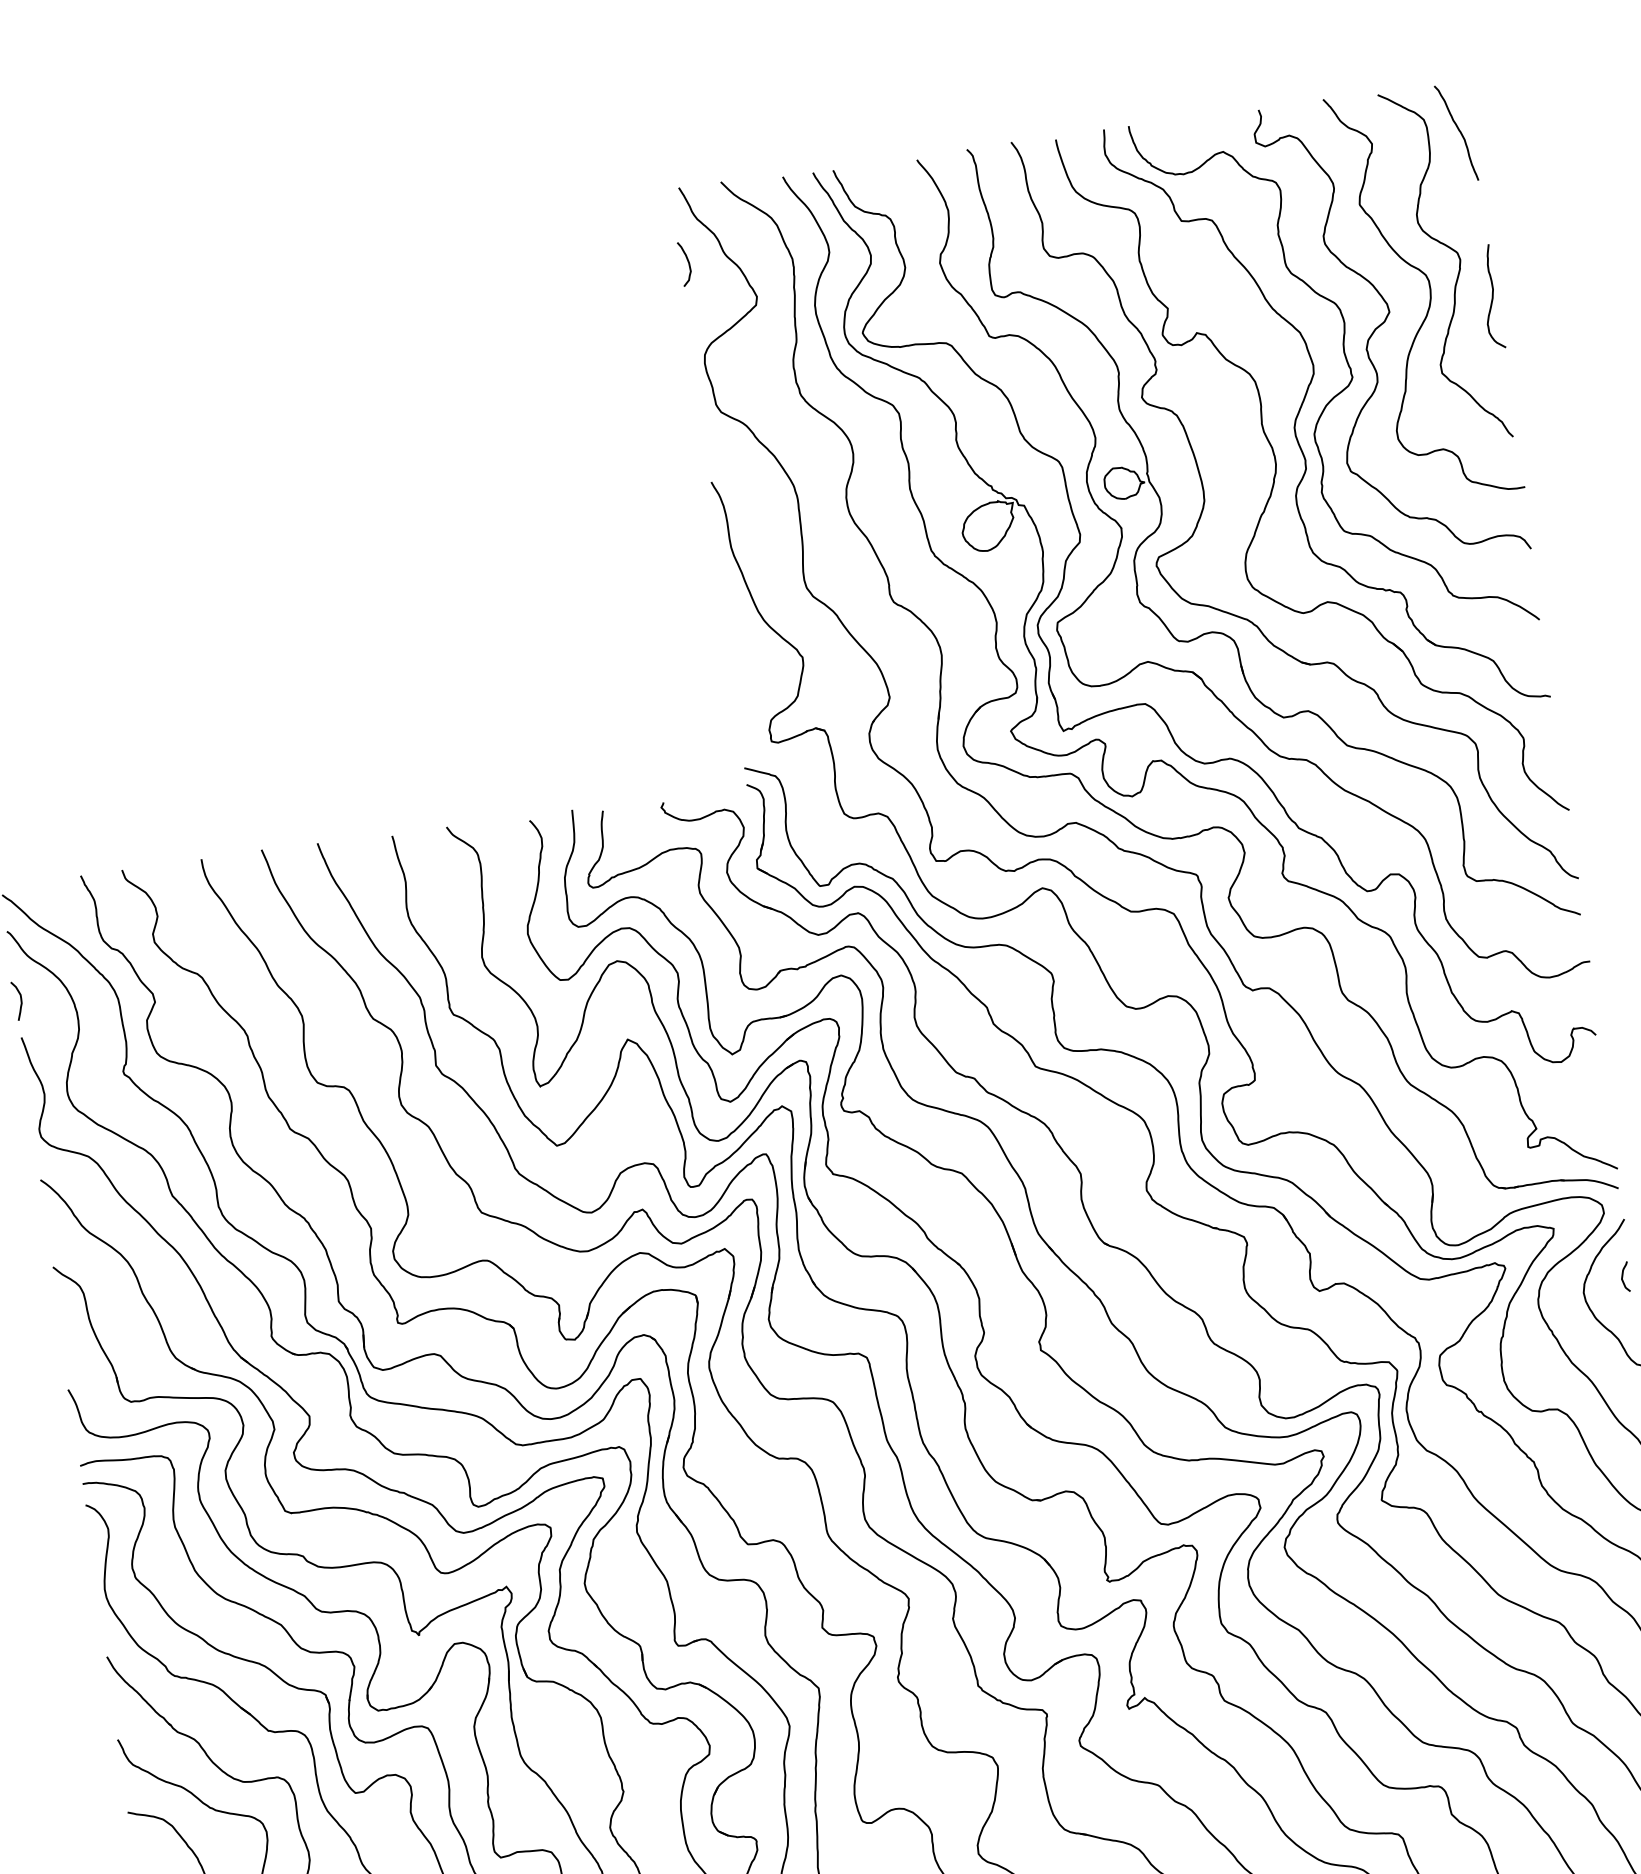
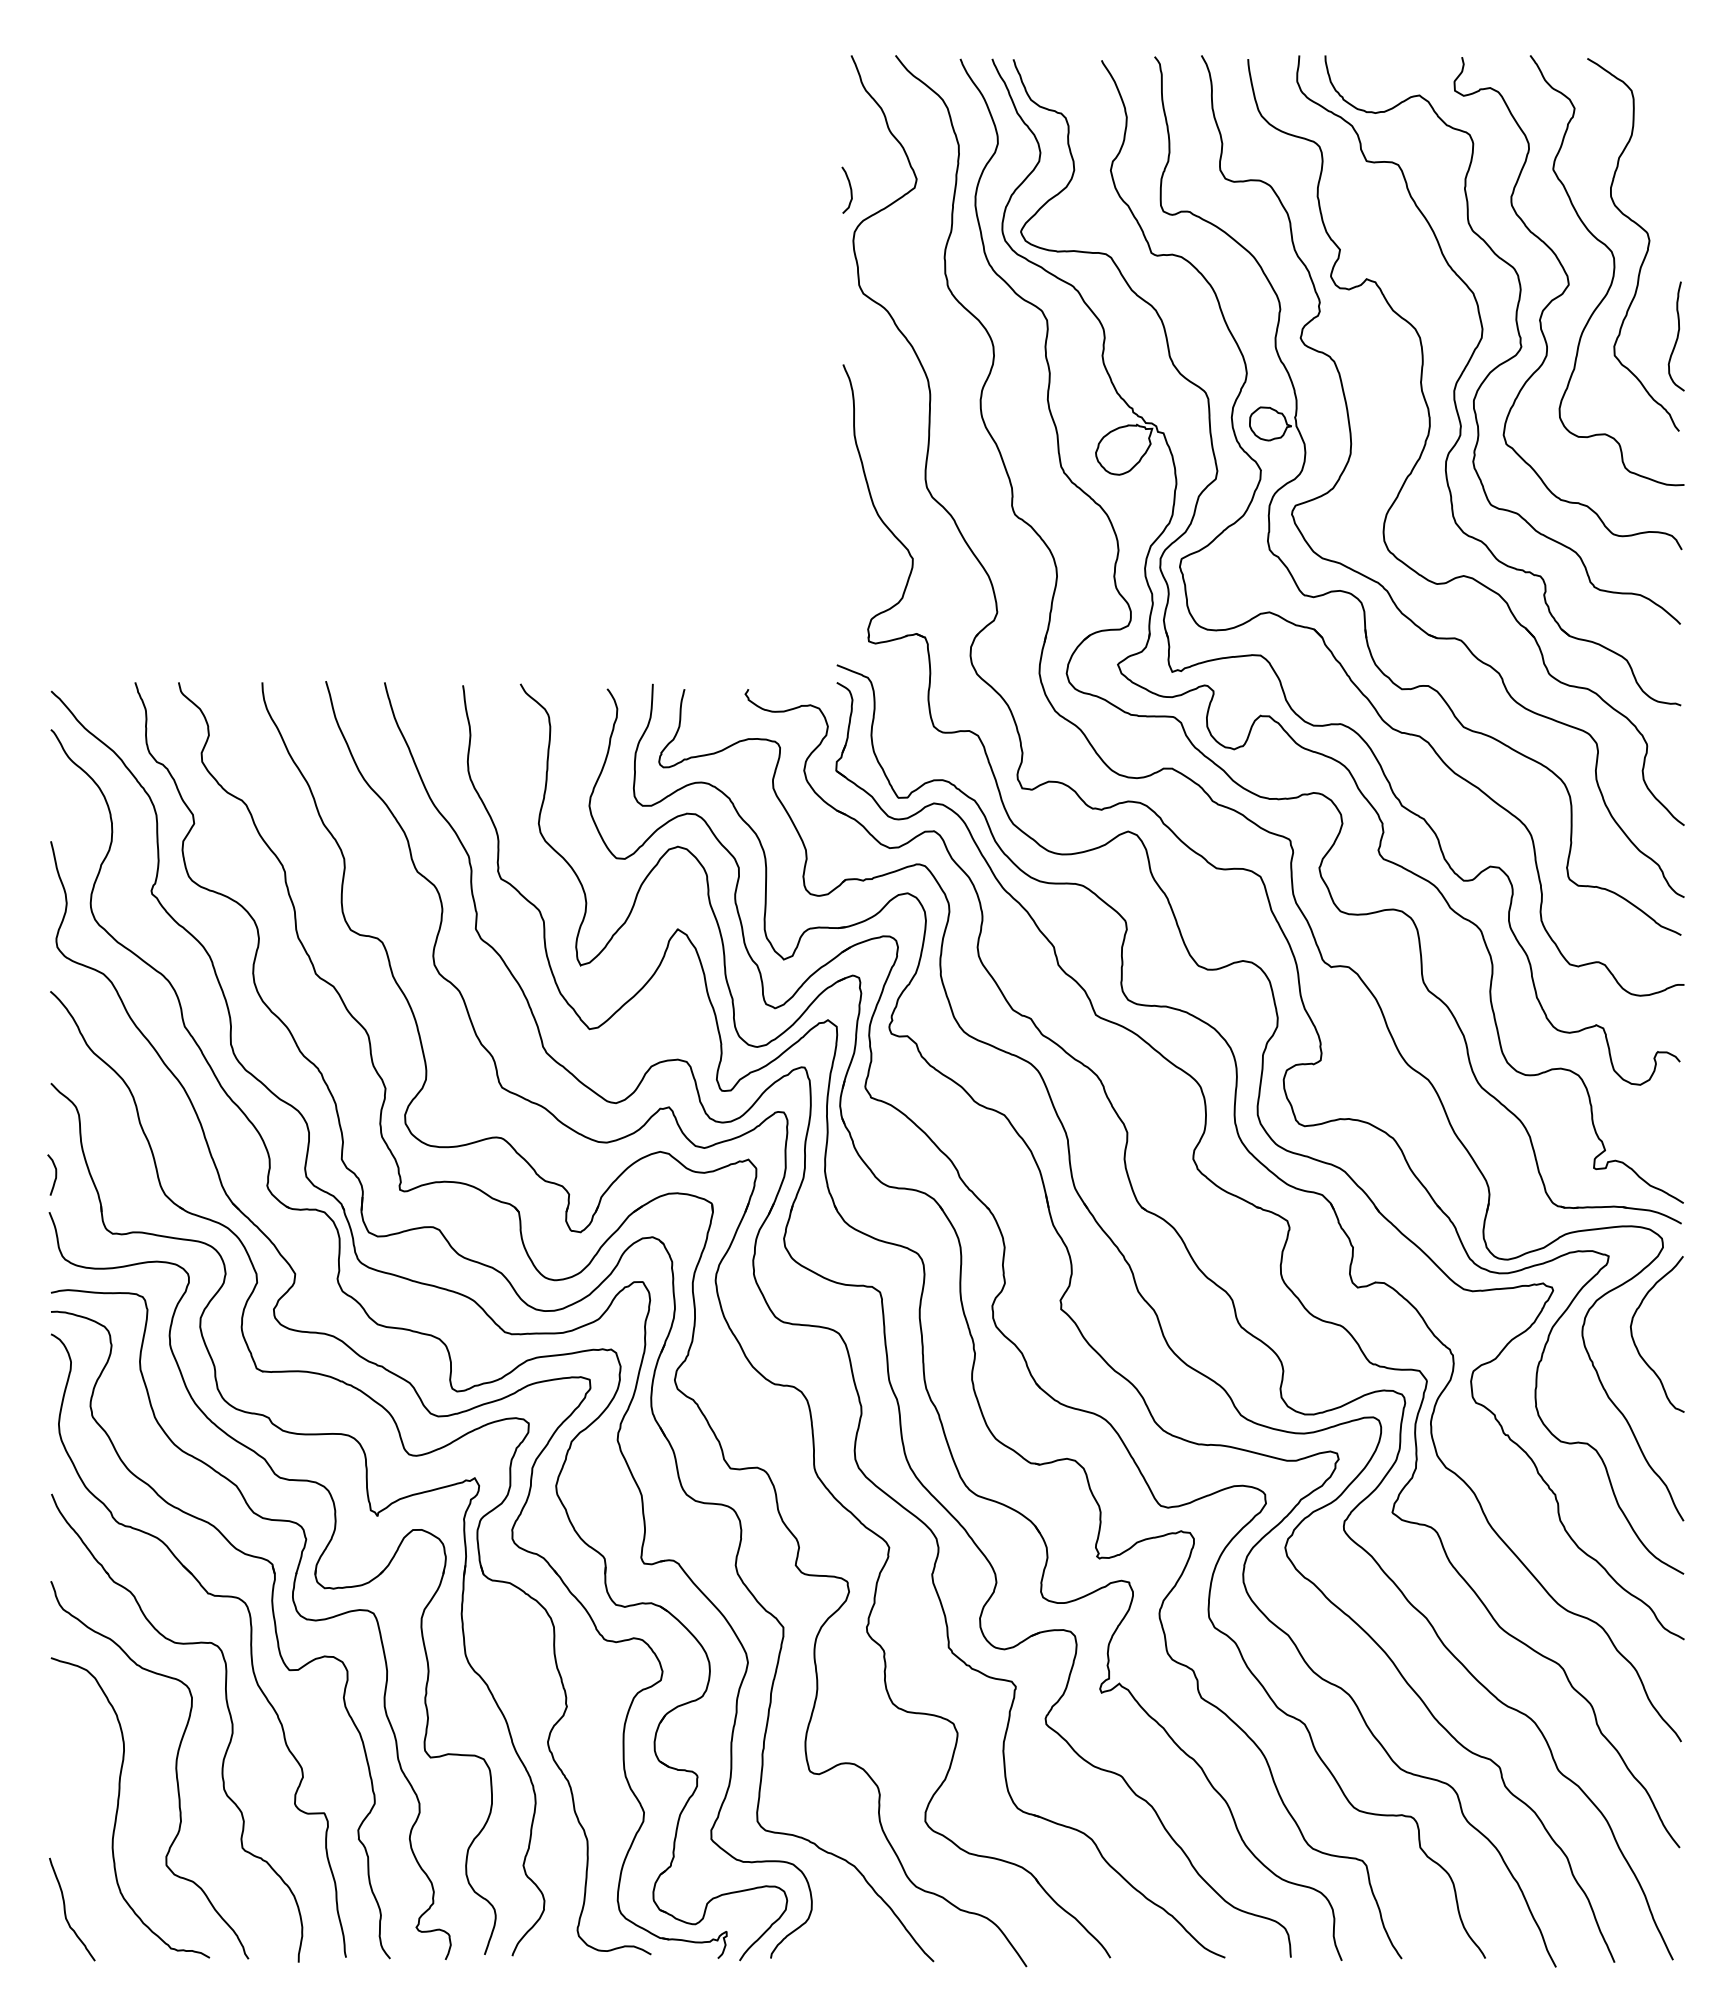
curve: (1459, 132) -> (1666, 108), removed
curve: (687, 261) -> (849, 187), moved
curve: (1491, 296) -> (1676, 336), moved
curve: (20, 1000) -> (55, 1174), moved
curve: (1622, 1277) -> (1673, 1316), removed

